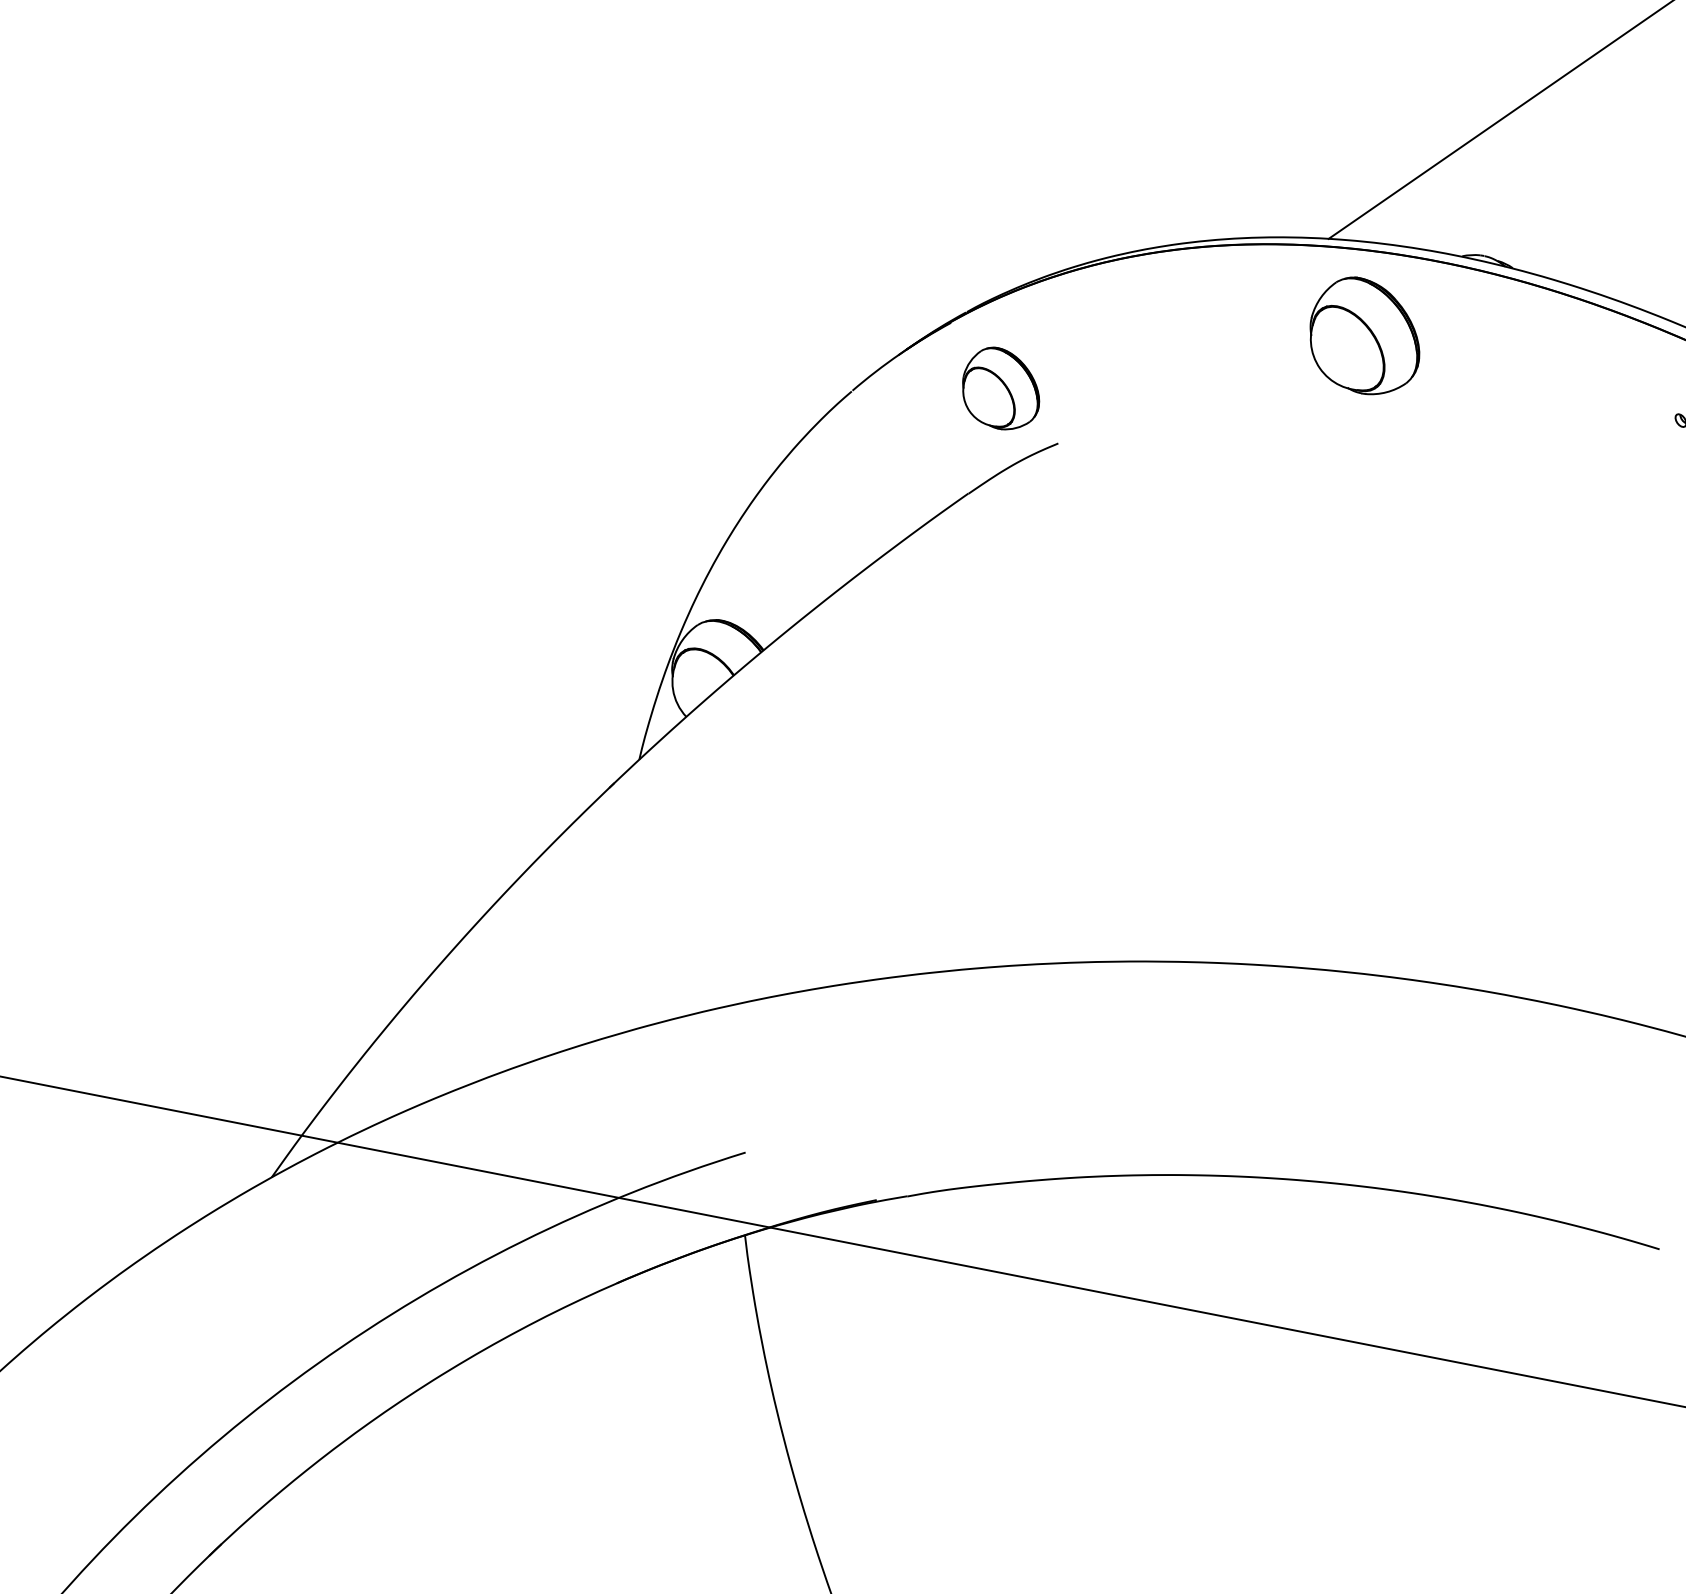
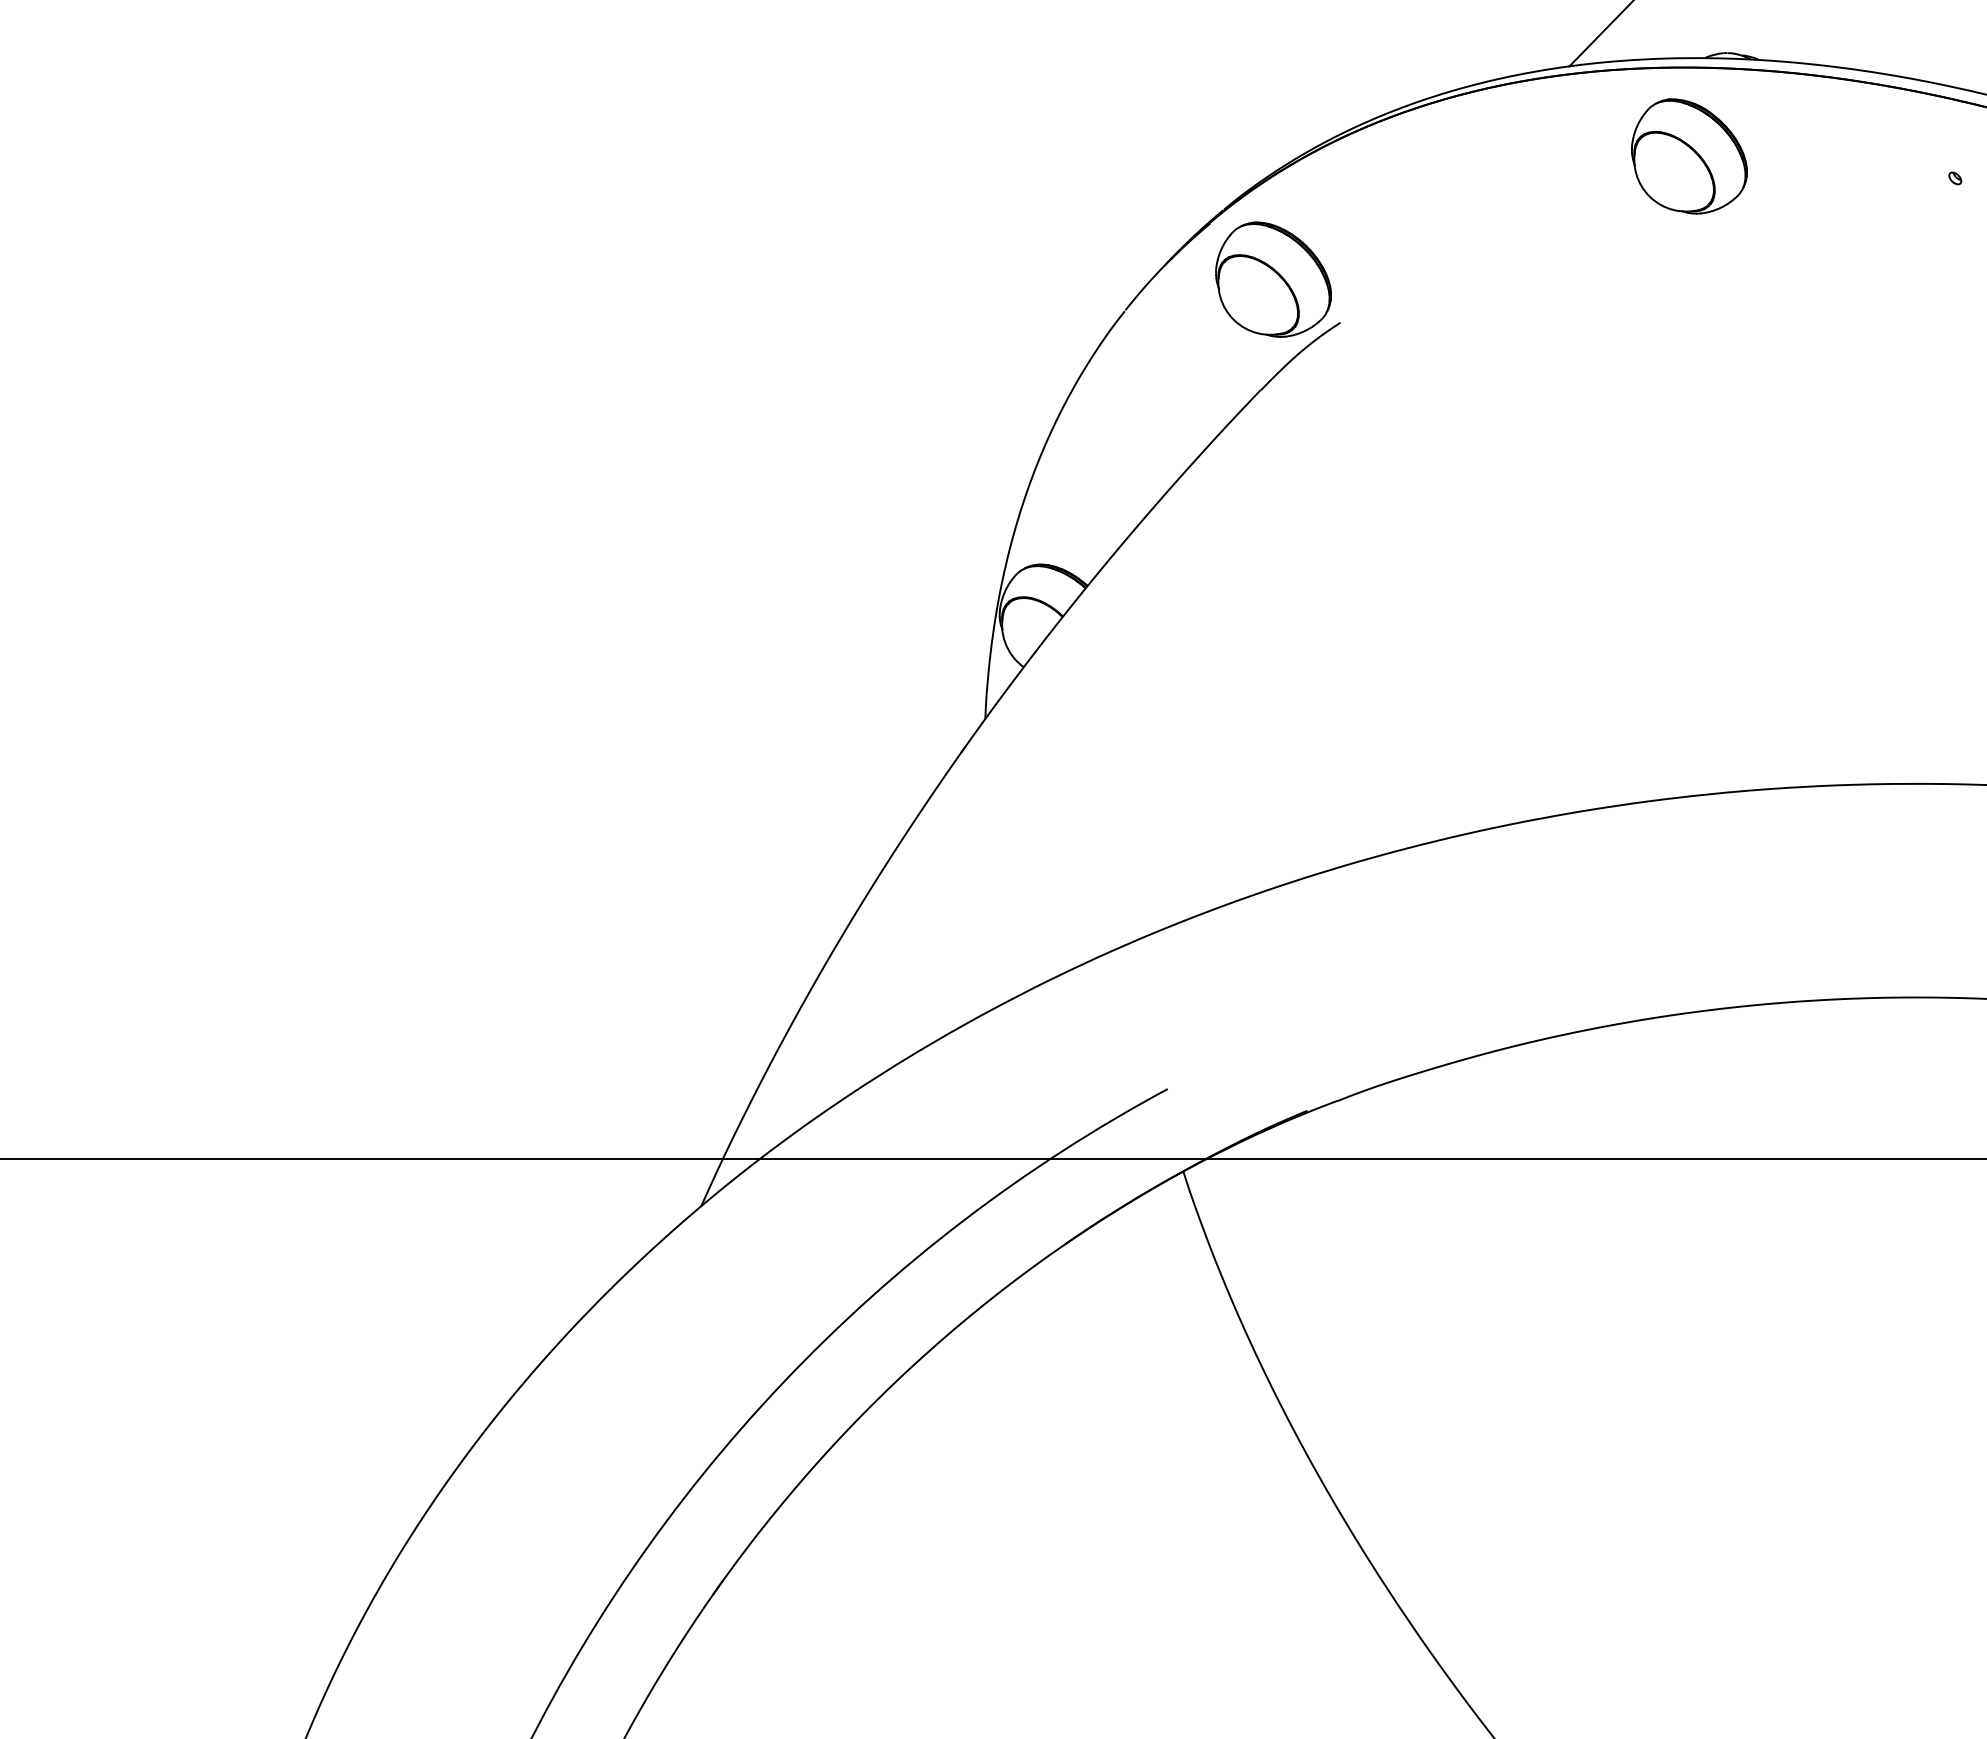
part: (1365, 336) -> (1689, 156), moved
part: (1001, 388) -> (1273, 279), size x1.43

